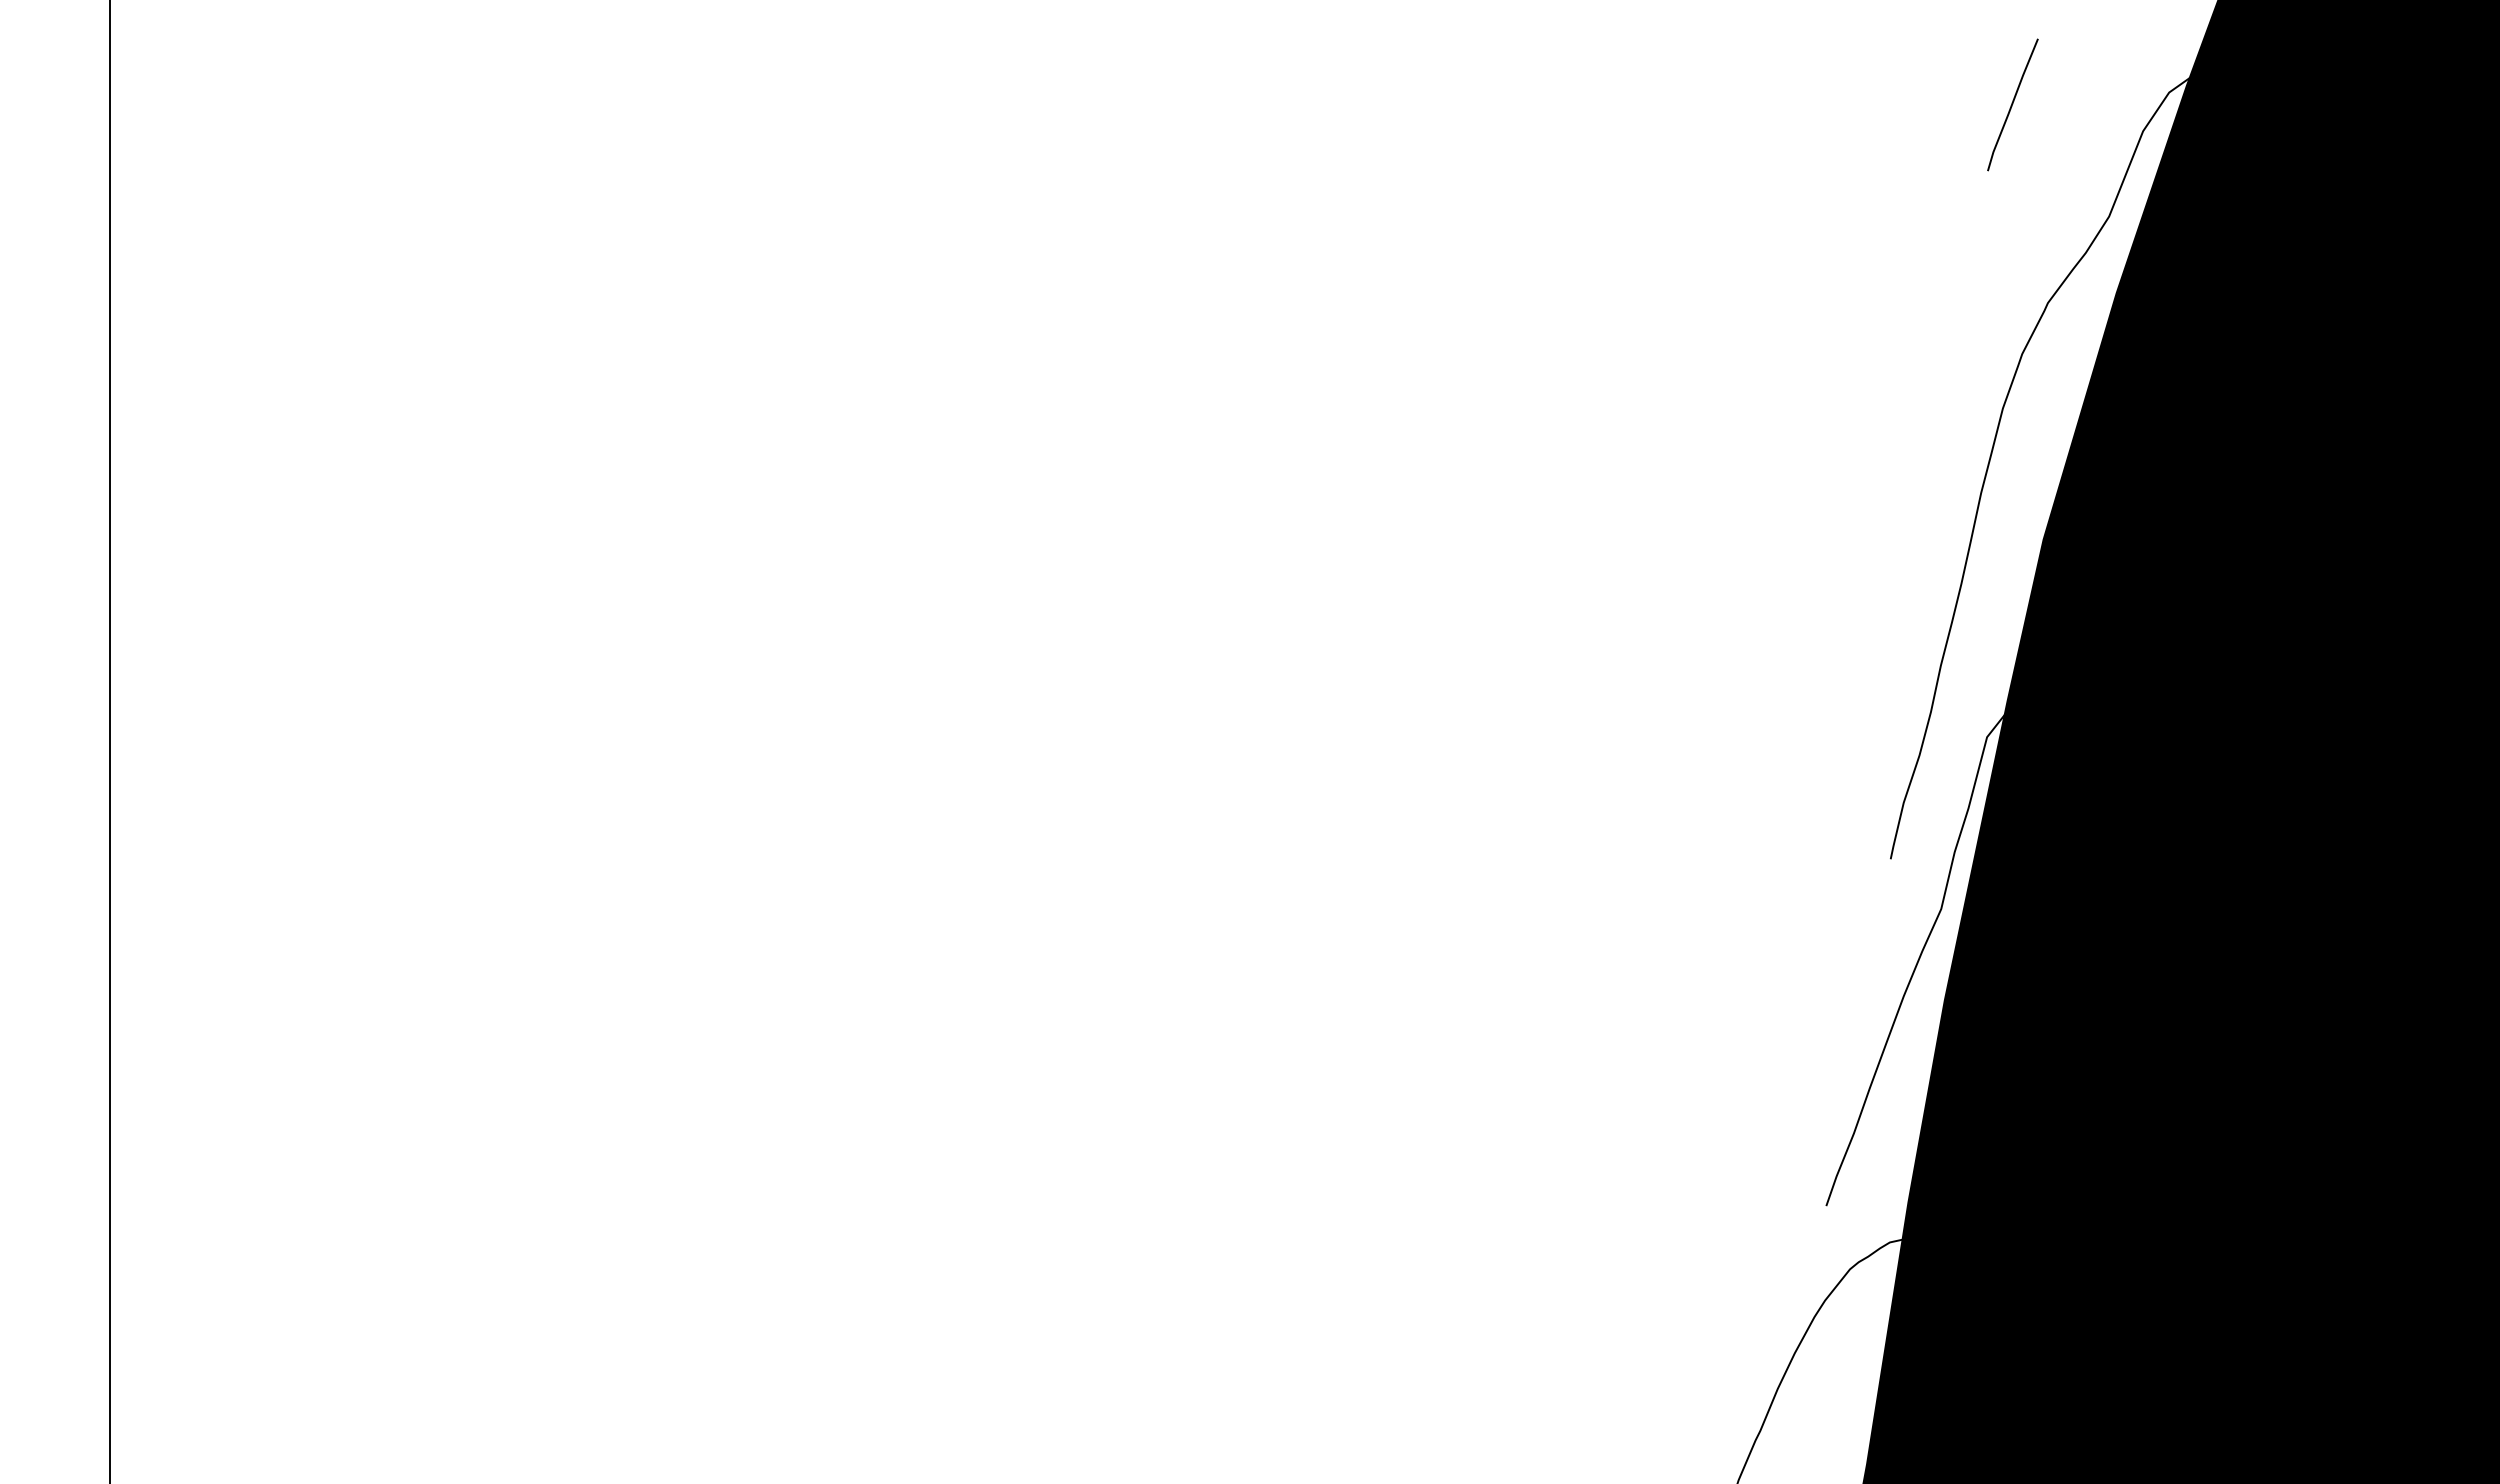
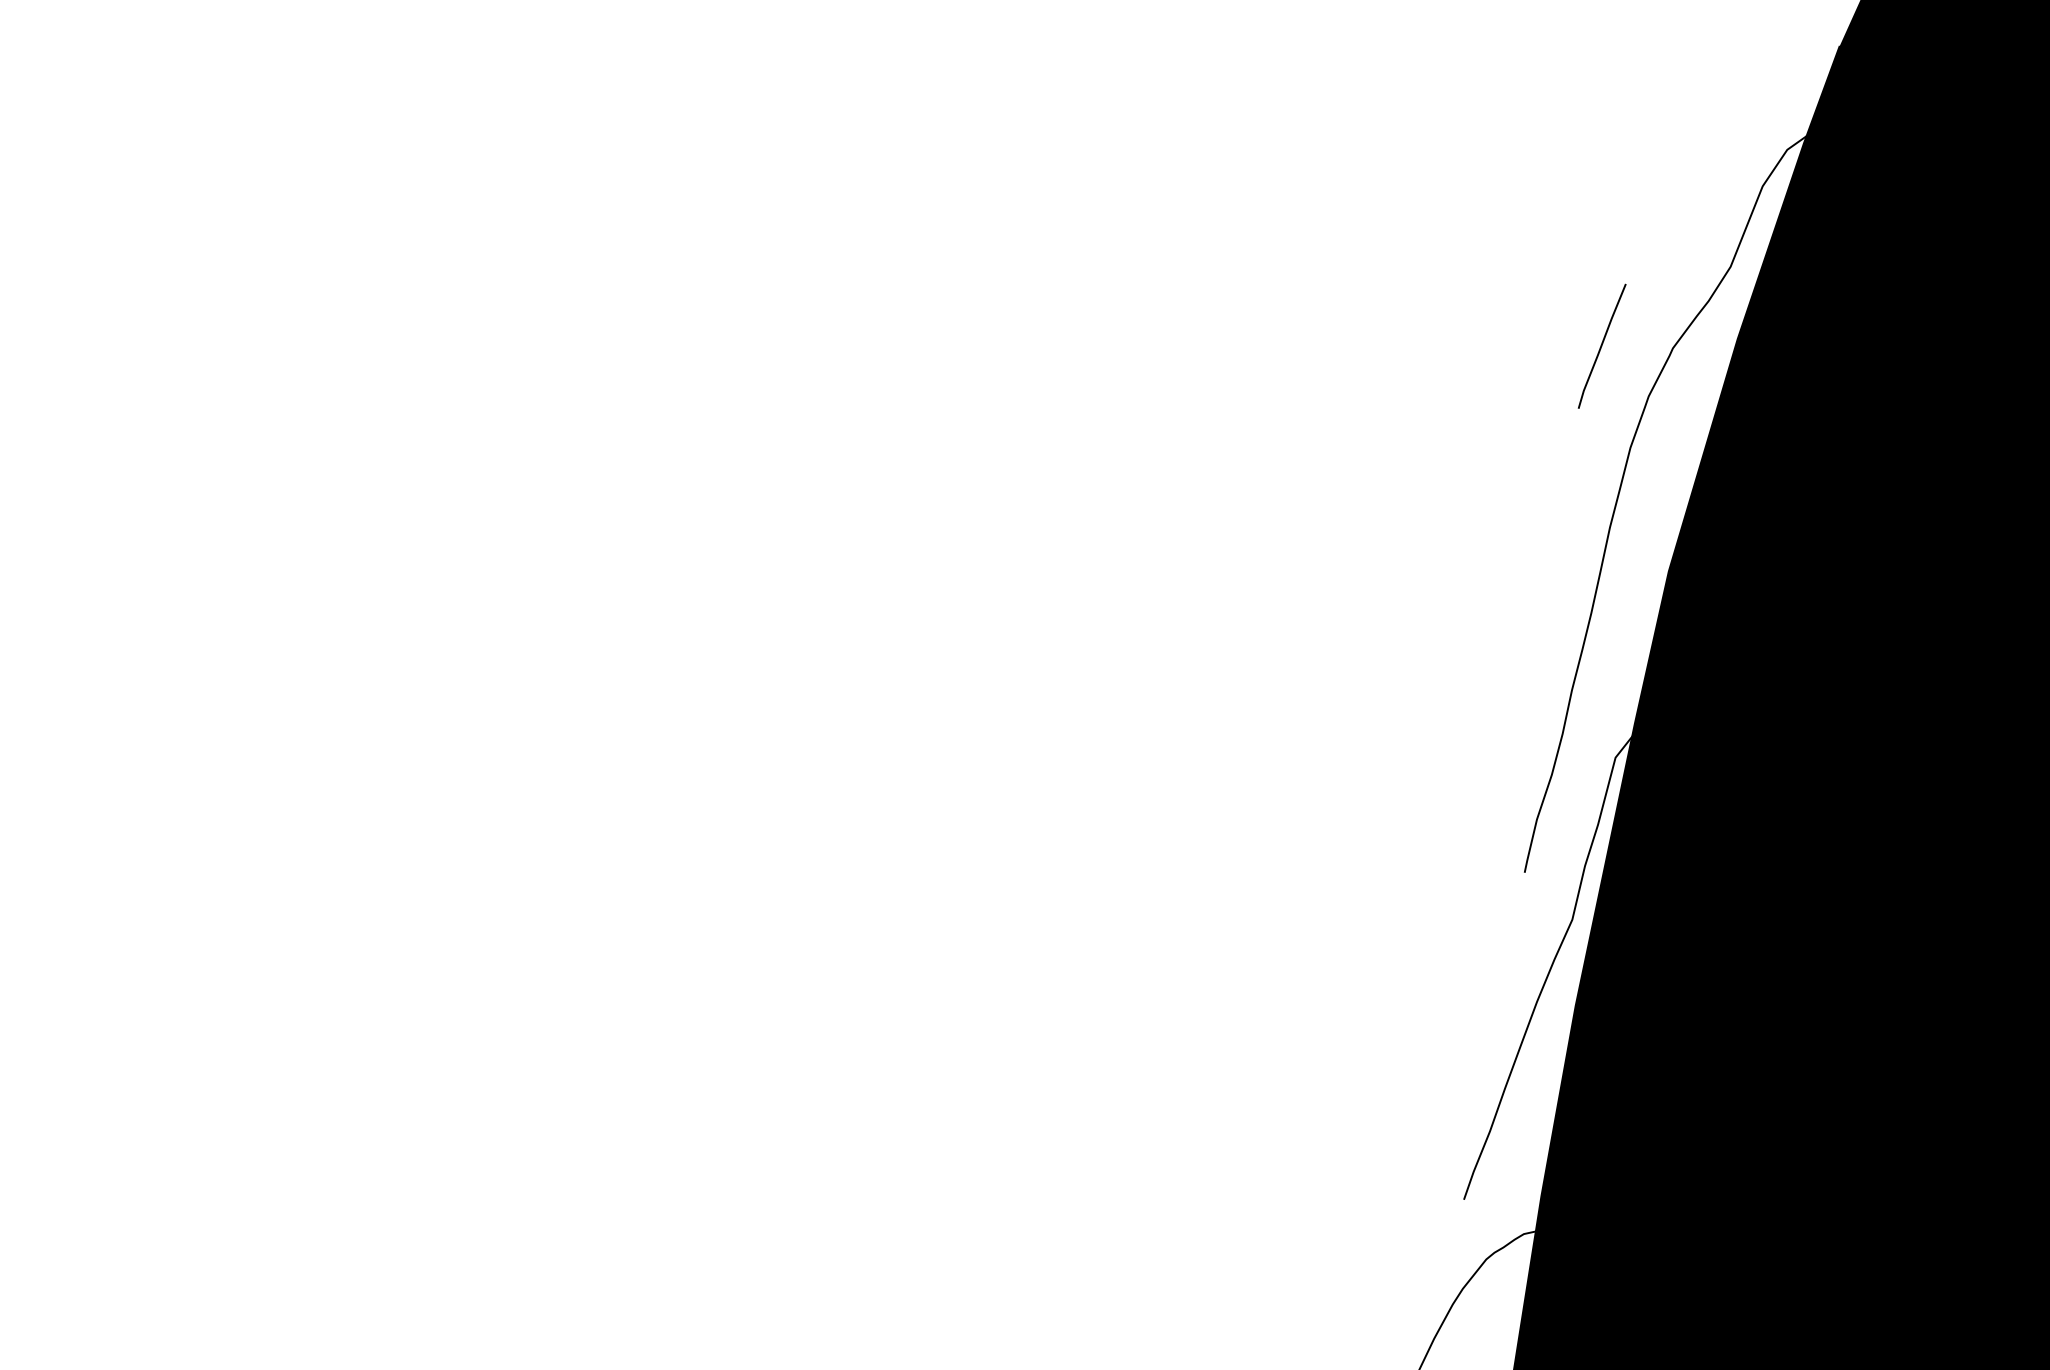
line: (2012, 104) -> (1601, 345), moved

